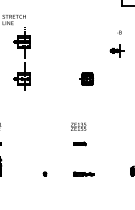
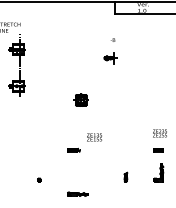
part: (86, 78) -> (80, 99), moved
text: (78, 126) -> (94, 137), moved
part: (83, 173) -> (77, 193), moved

